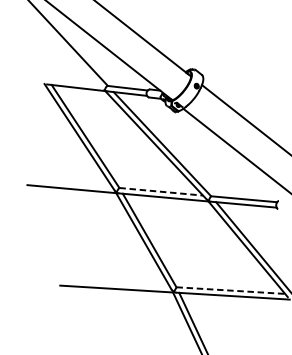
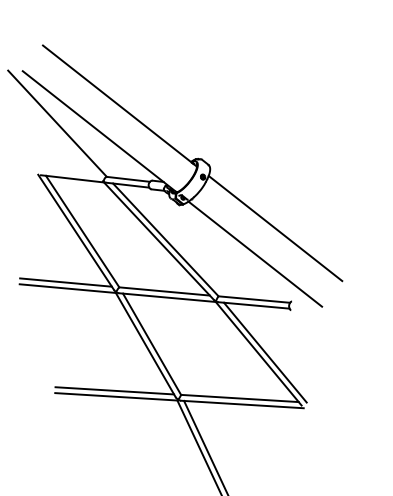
line: (69, 183) -> (65, 282), added
line: (162, 191) -> (165, 291), dashed -> solid
line: (114, 283) -> (114, 390), added
line: (230, 290) -> (239, 398), dashed -> solid

